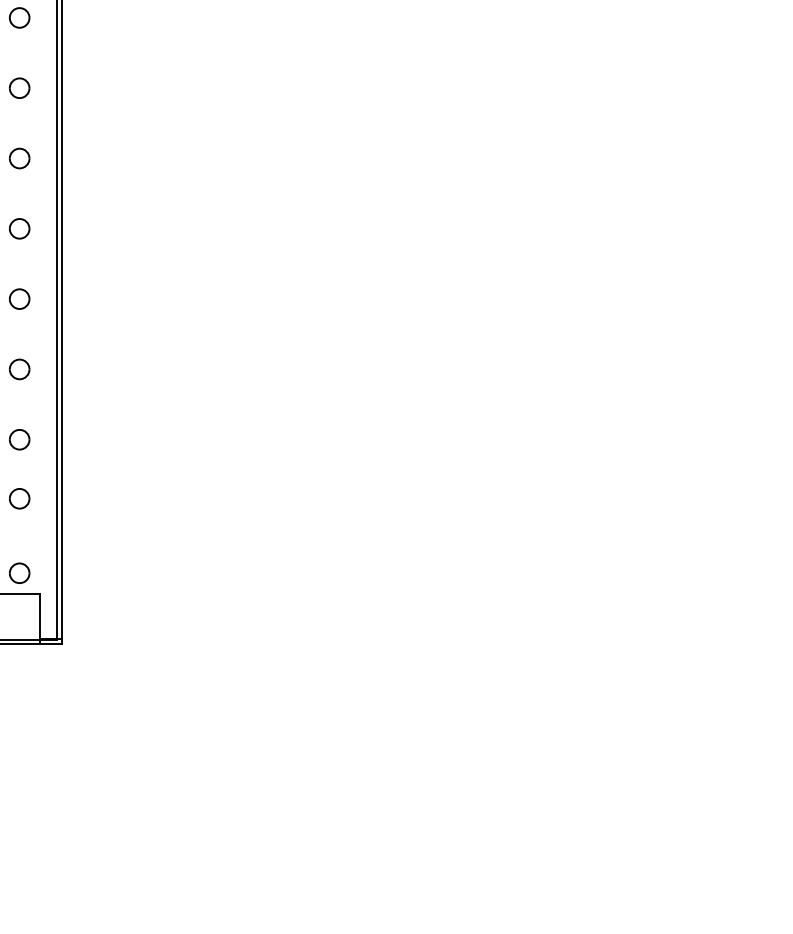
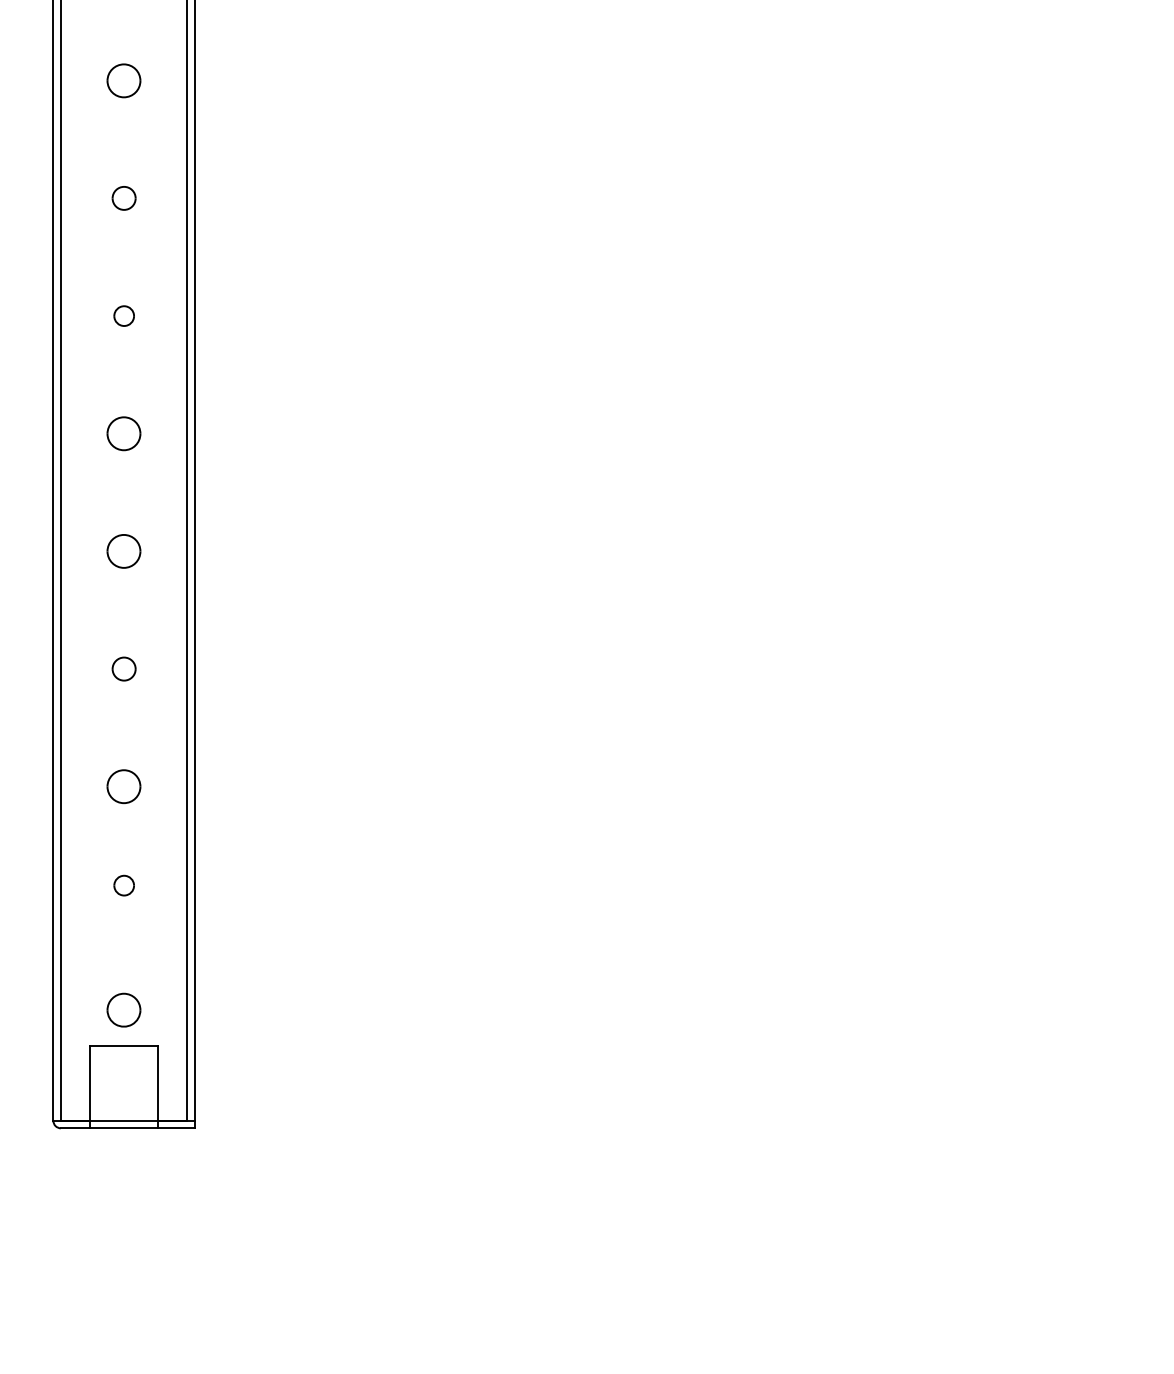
part: (19, 87) -> (123, 197), size x0.7
part: (19, 158) -> (123, 316), size x0.6
part: (19, 369) -> (123, 669), size x0.7
part: (19, 498) -> (123, 885), size x0.6

